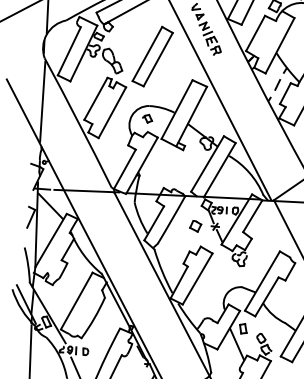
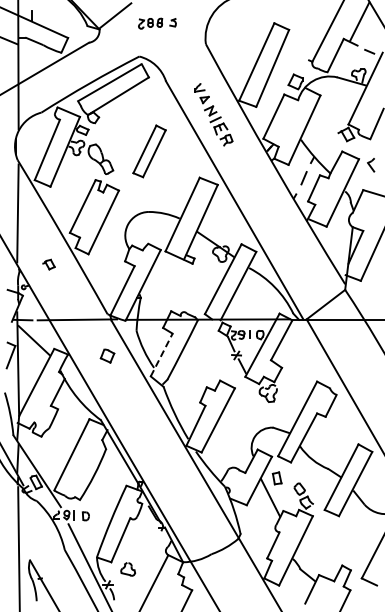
part: (152, 56) -> (149, 151), size x0.7
part: (147, 118) -> (48, 264), moved
line: (154, 222) -> (161, 354), solid -> dashed
part: (195, 225) -> (107, 355), moved

